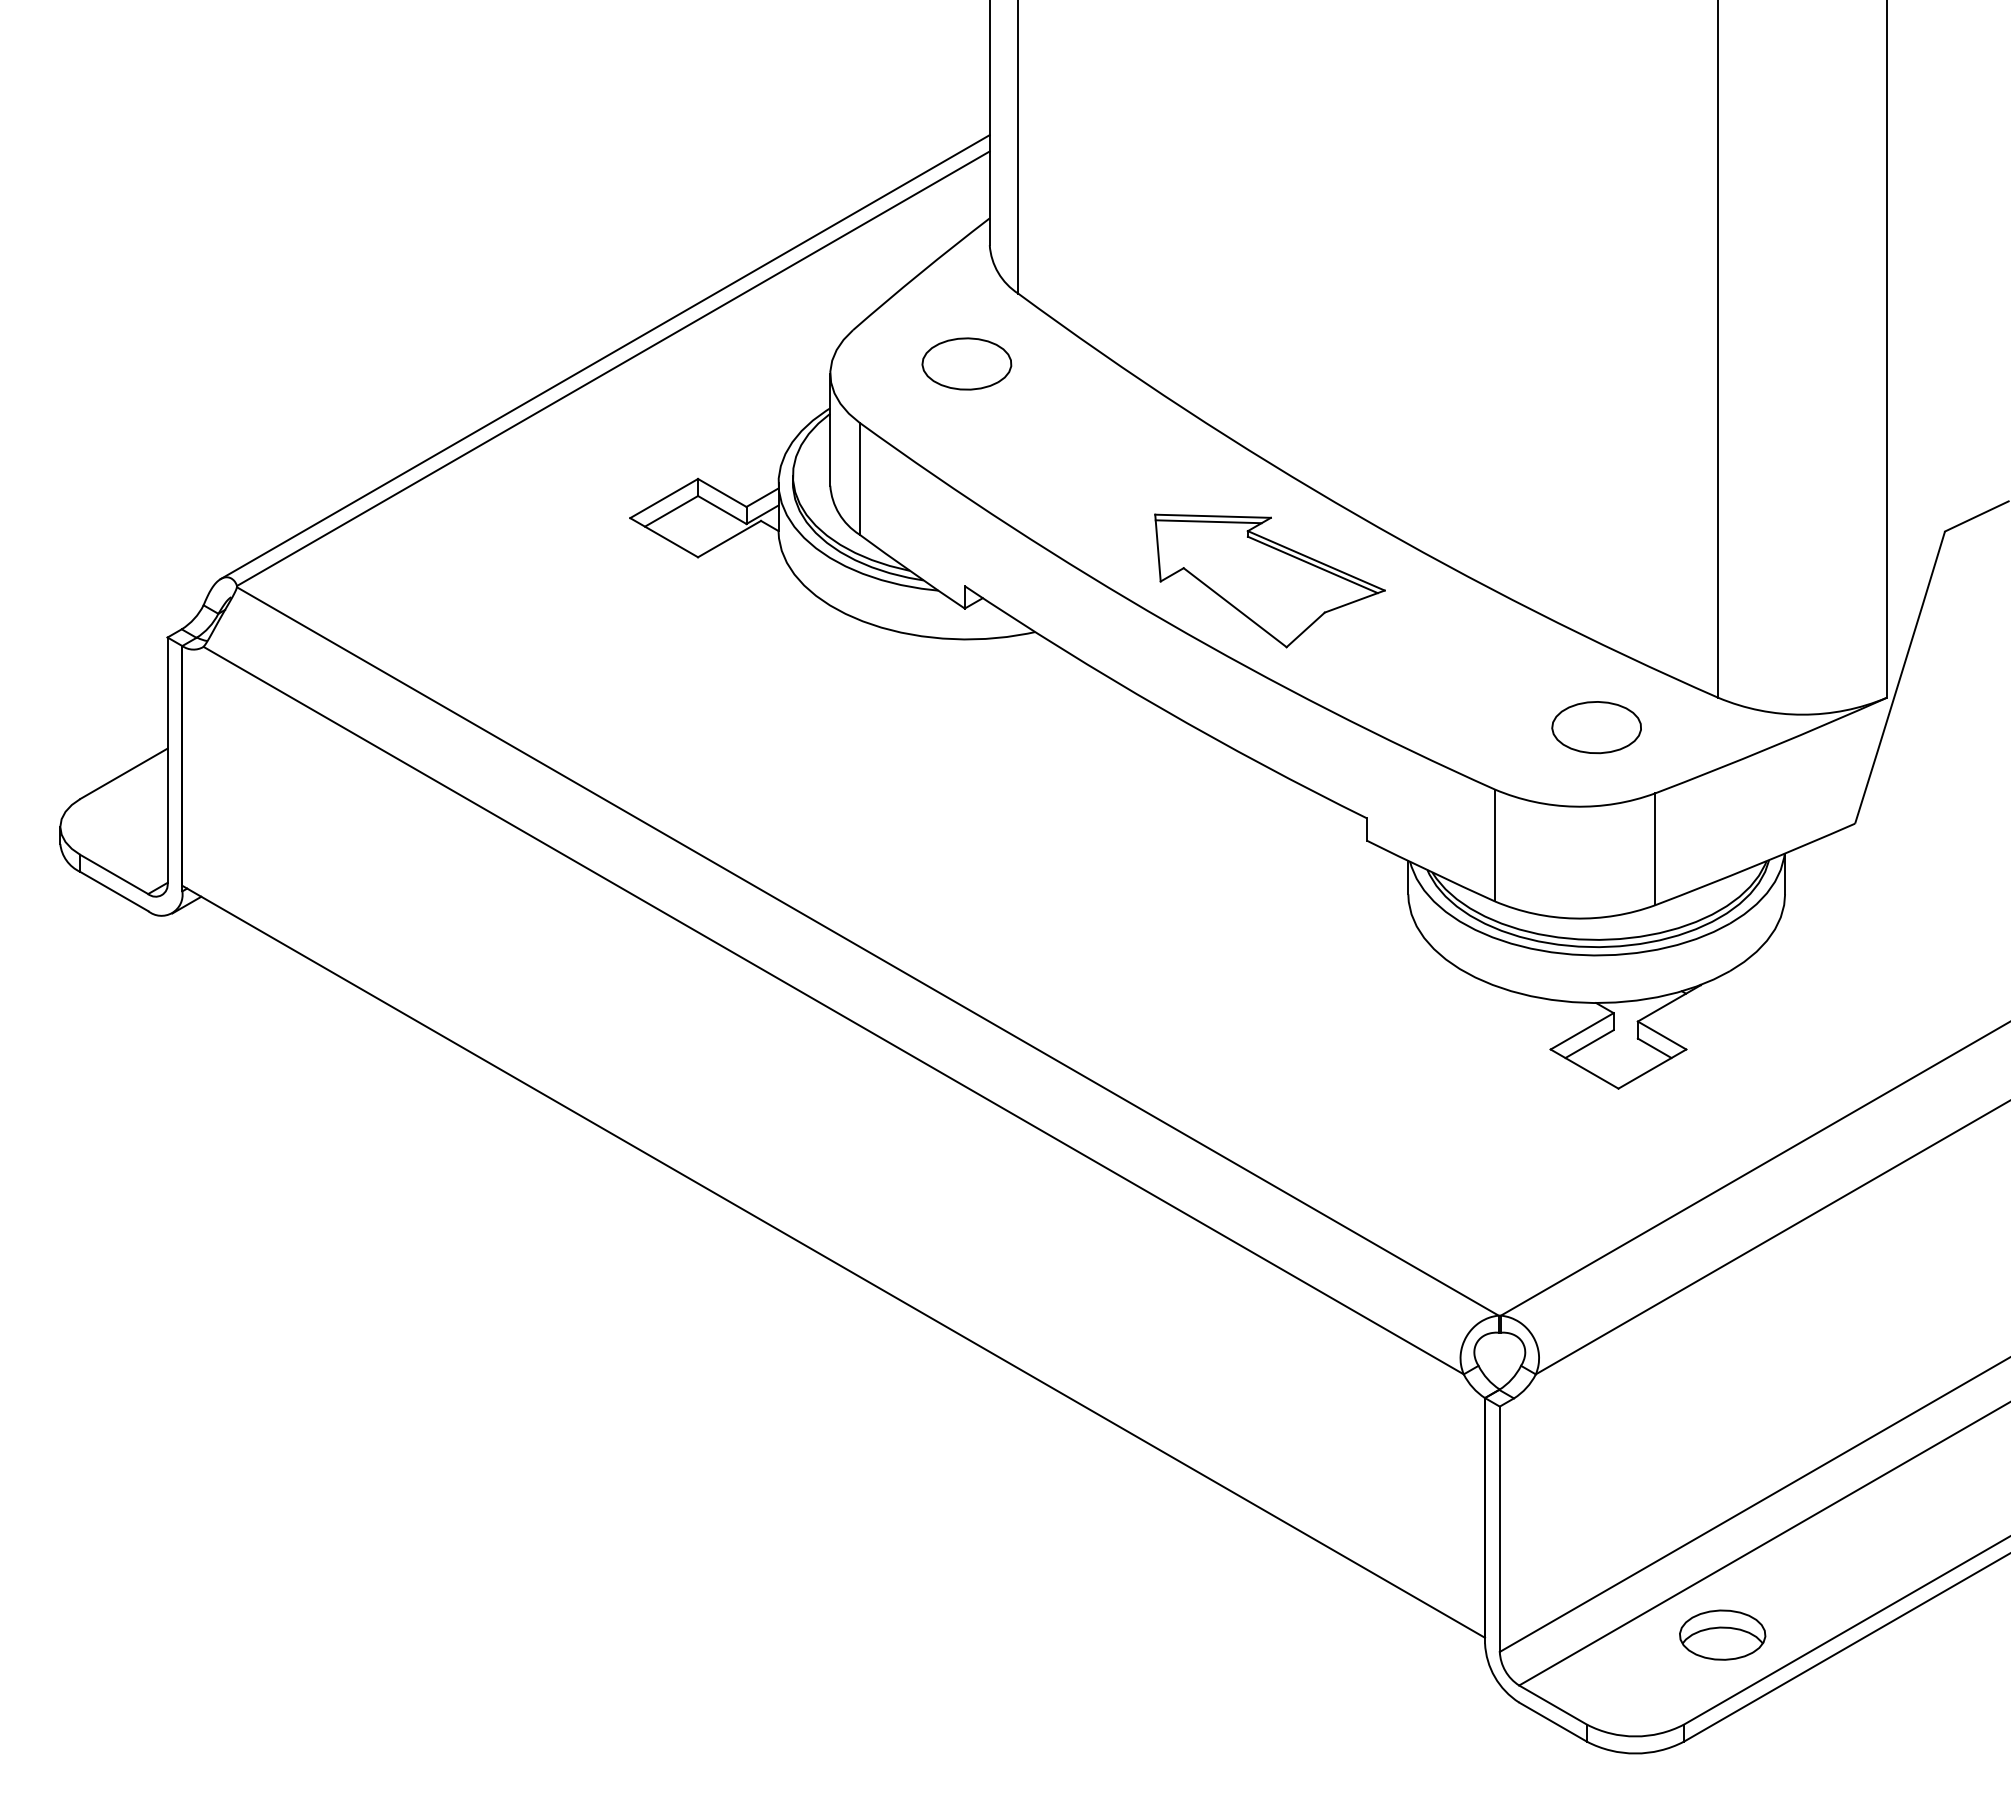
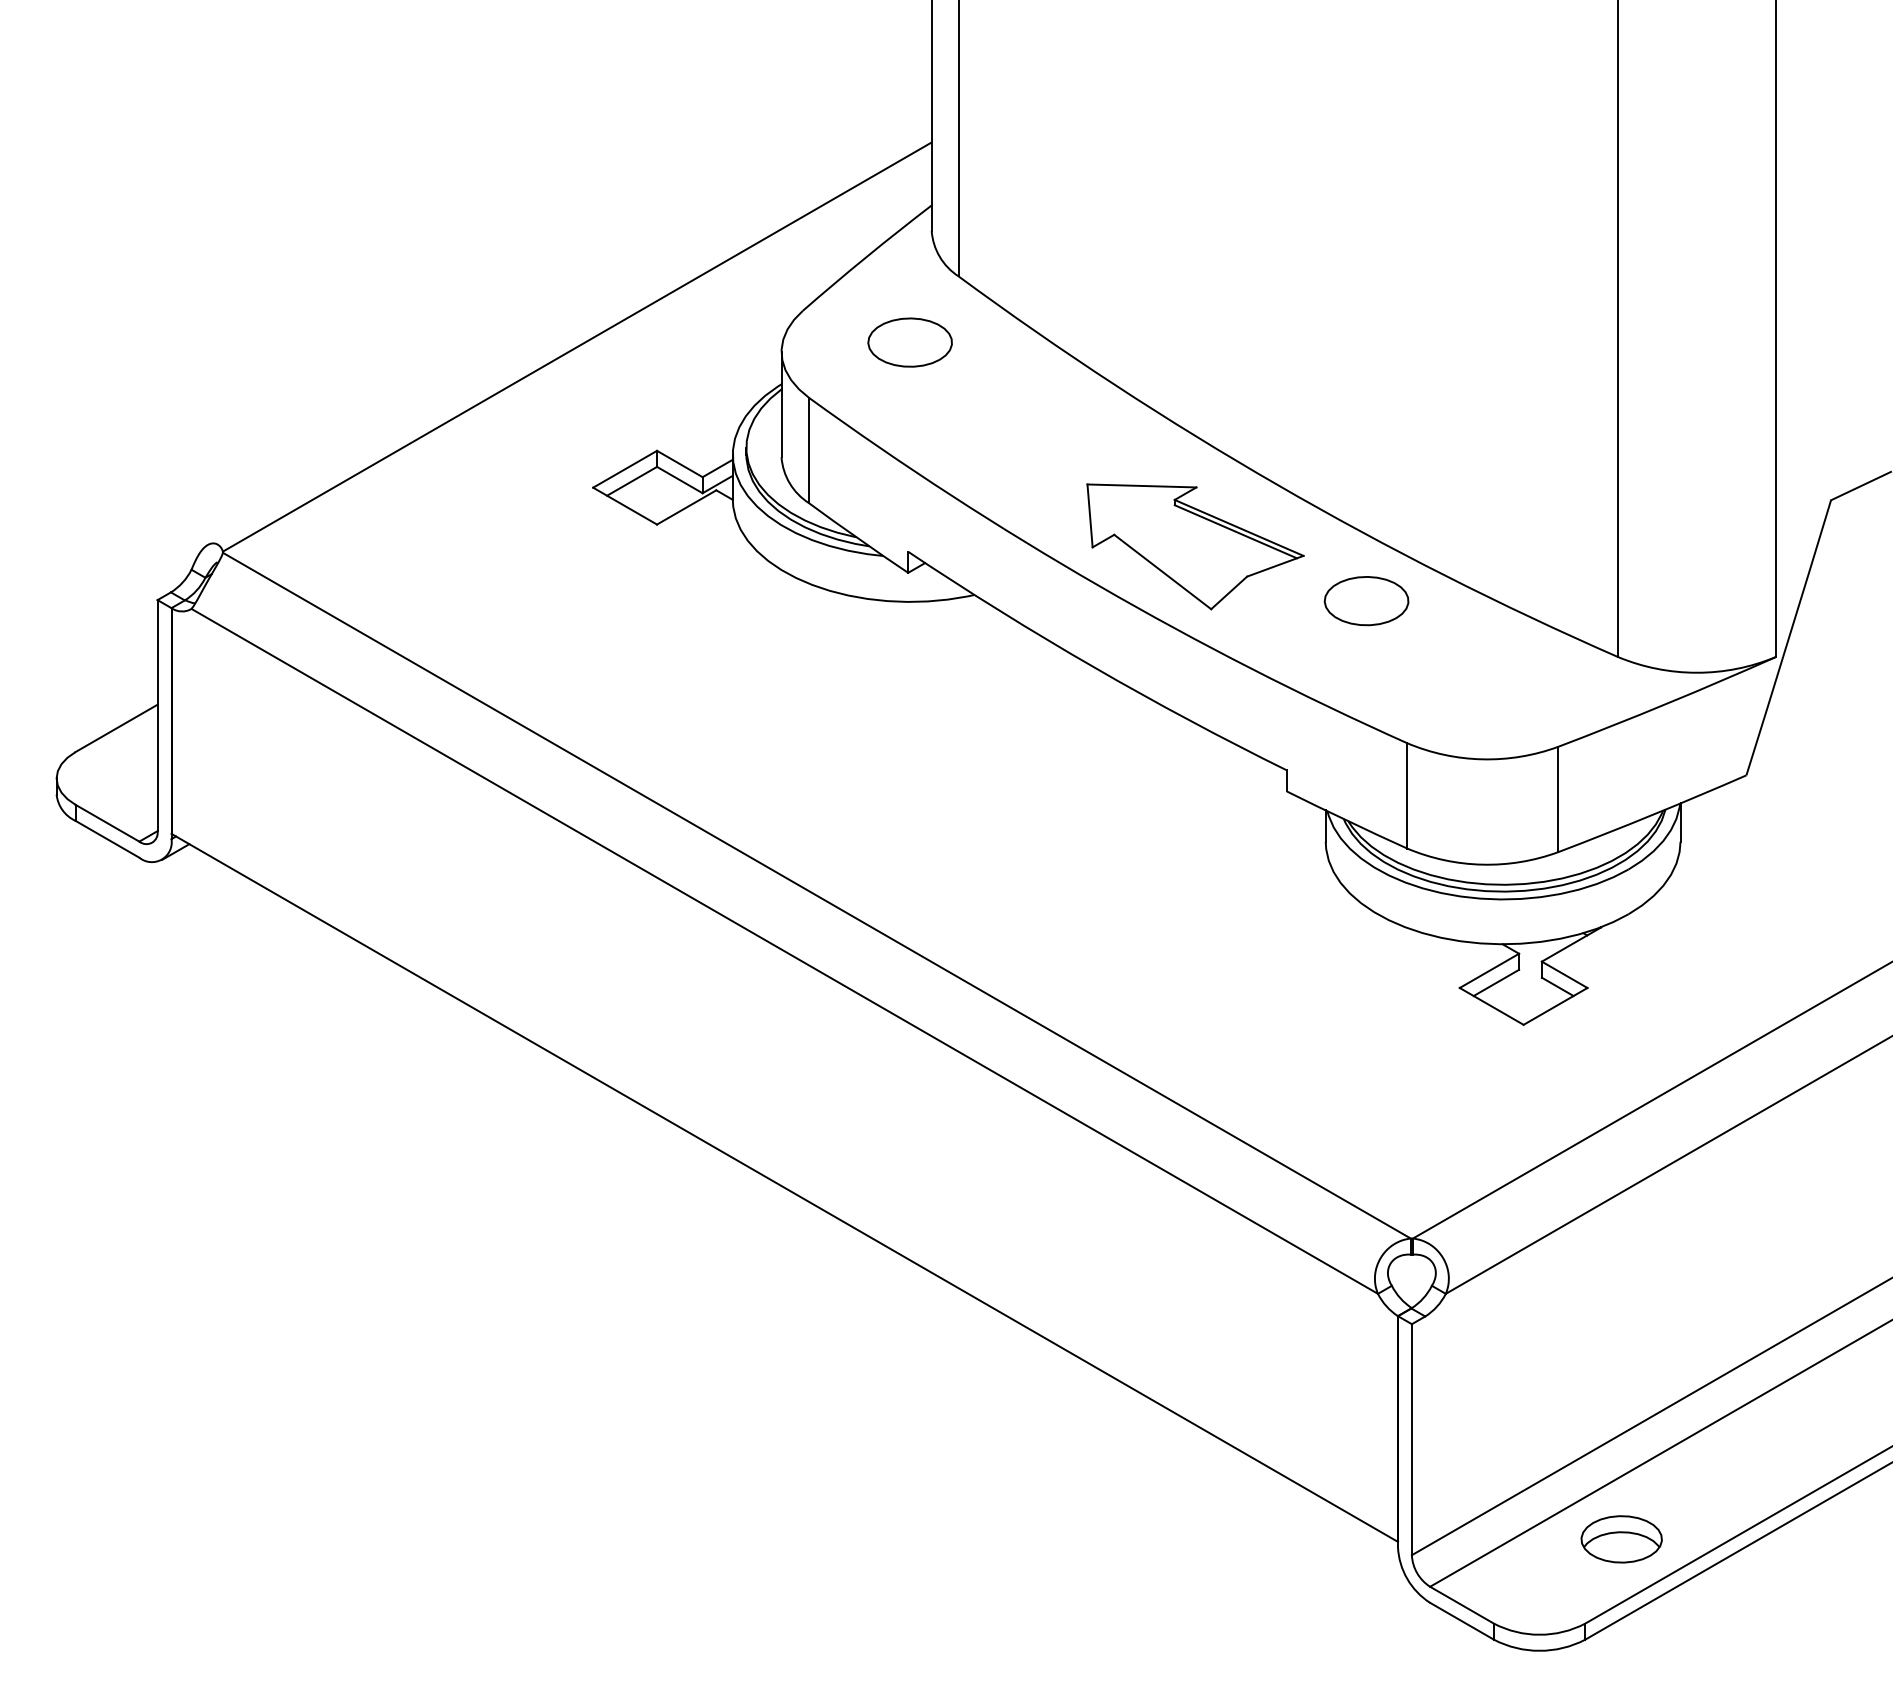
line: (604, 357) -> (568, 336), removed
line: (1208, 521) -> (1137, 490), removed
part: (1596, 727) -> (1366, 601), moved

